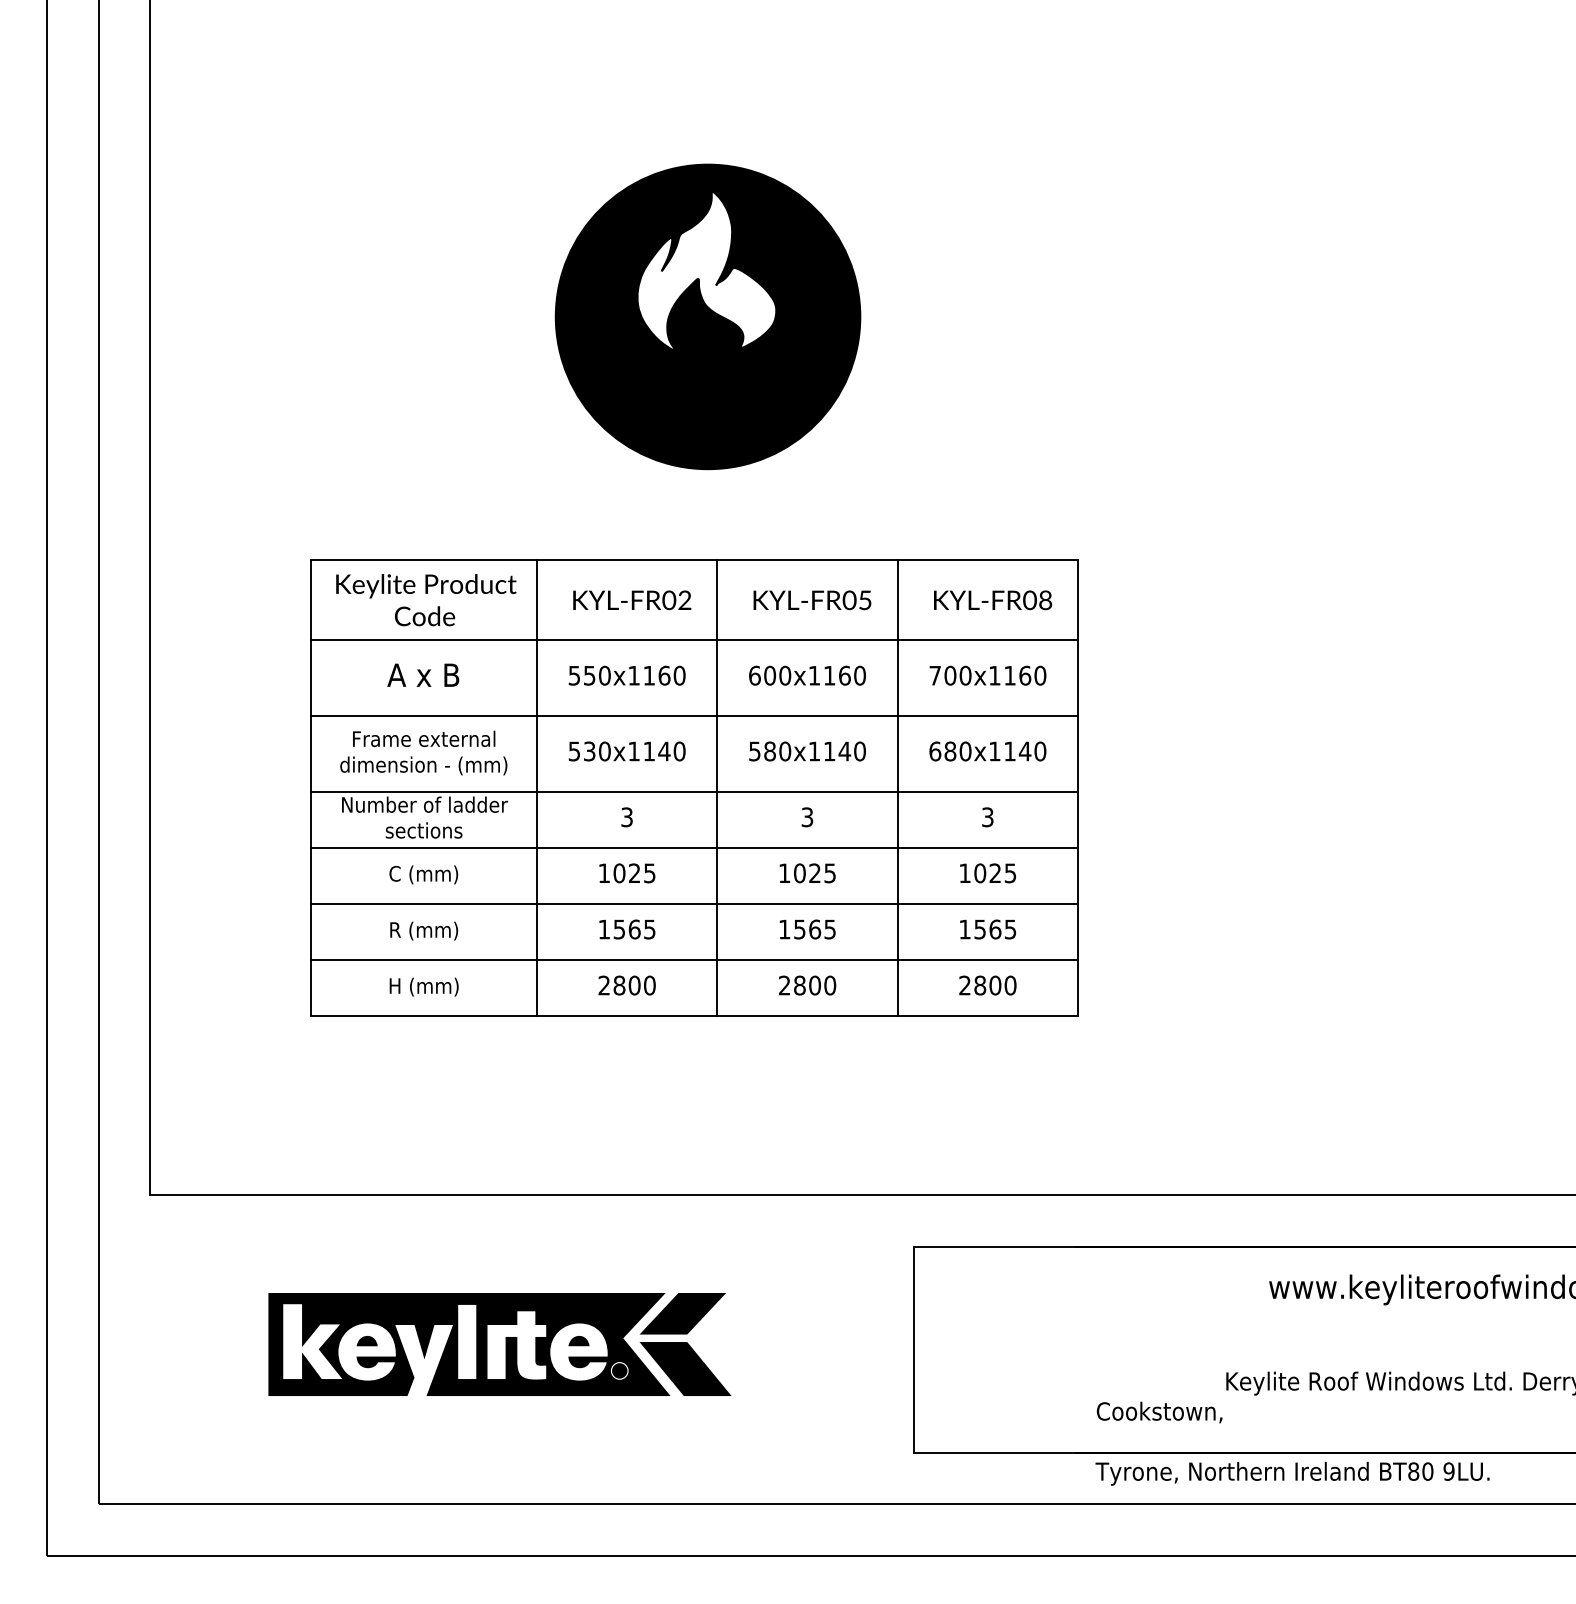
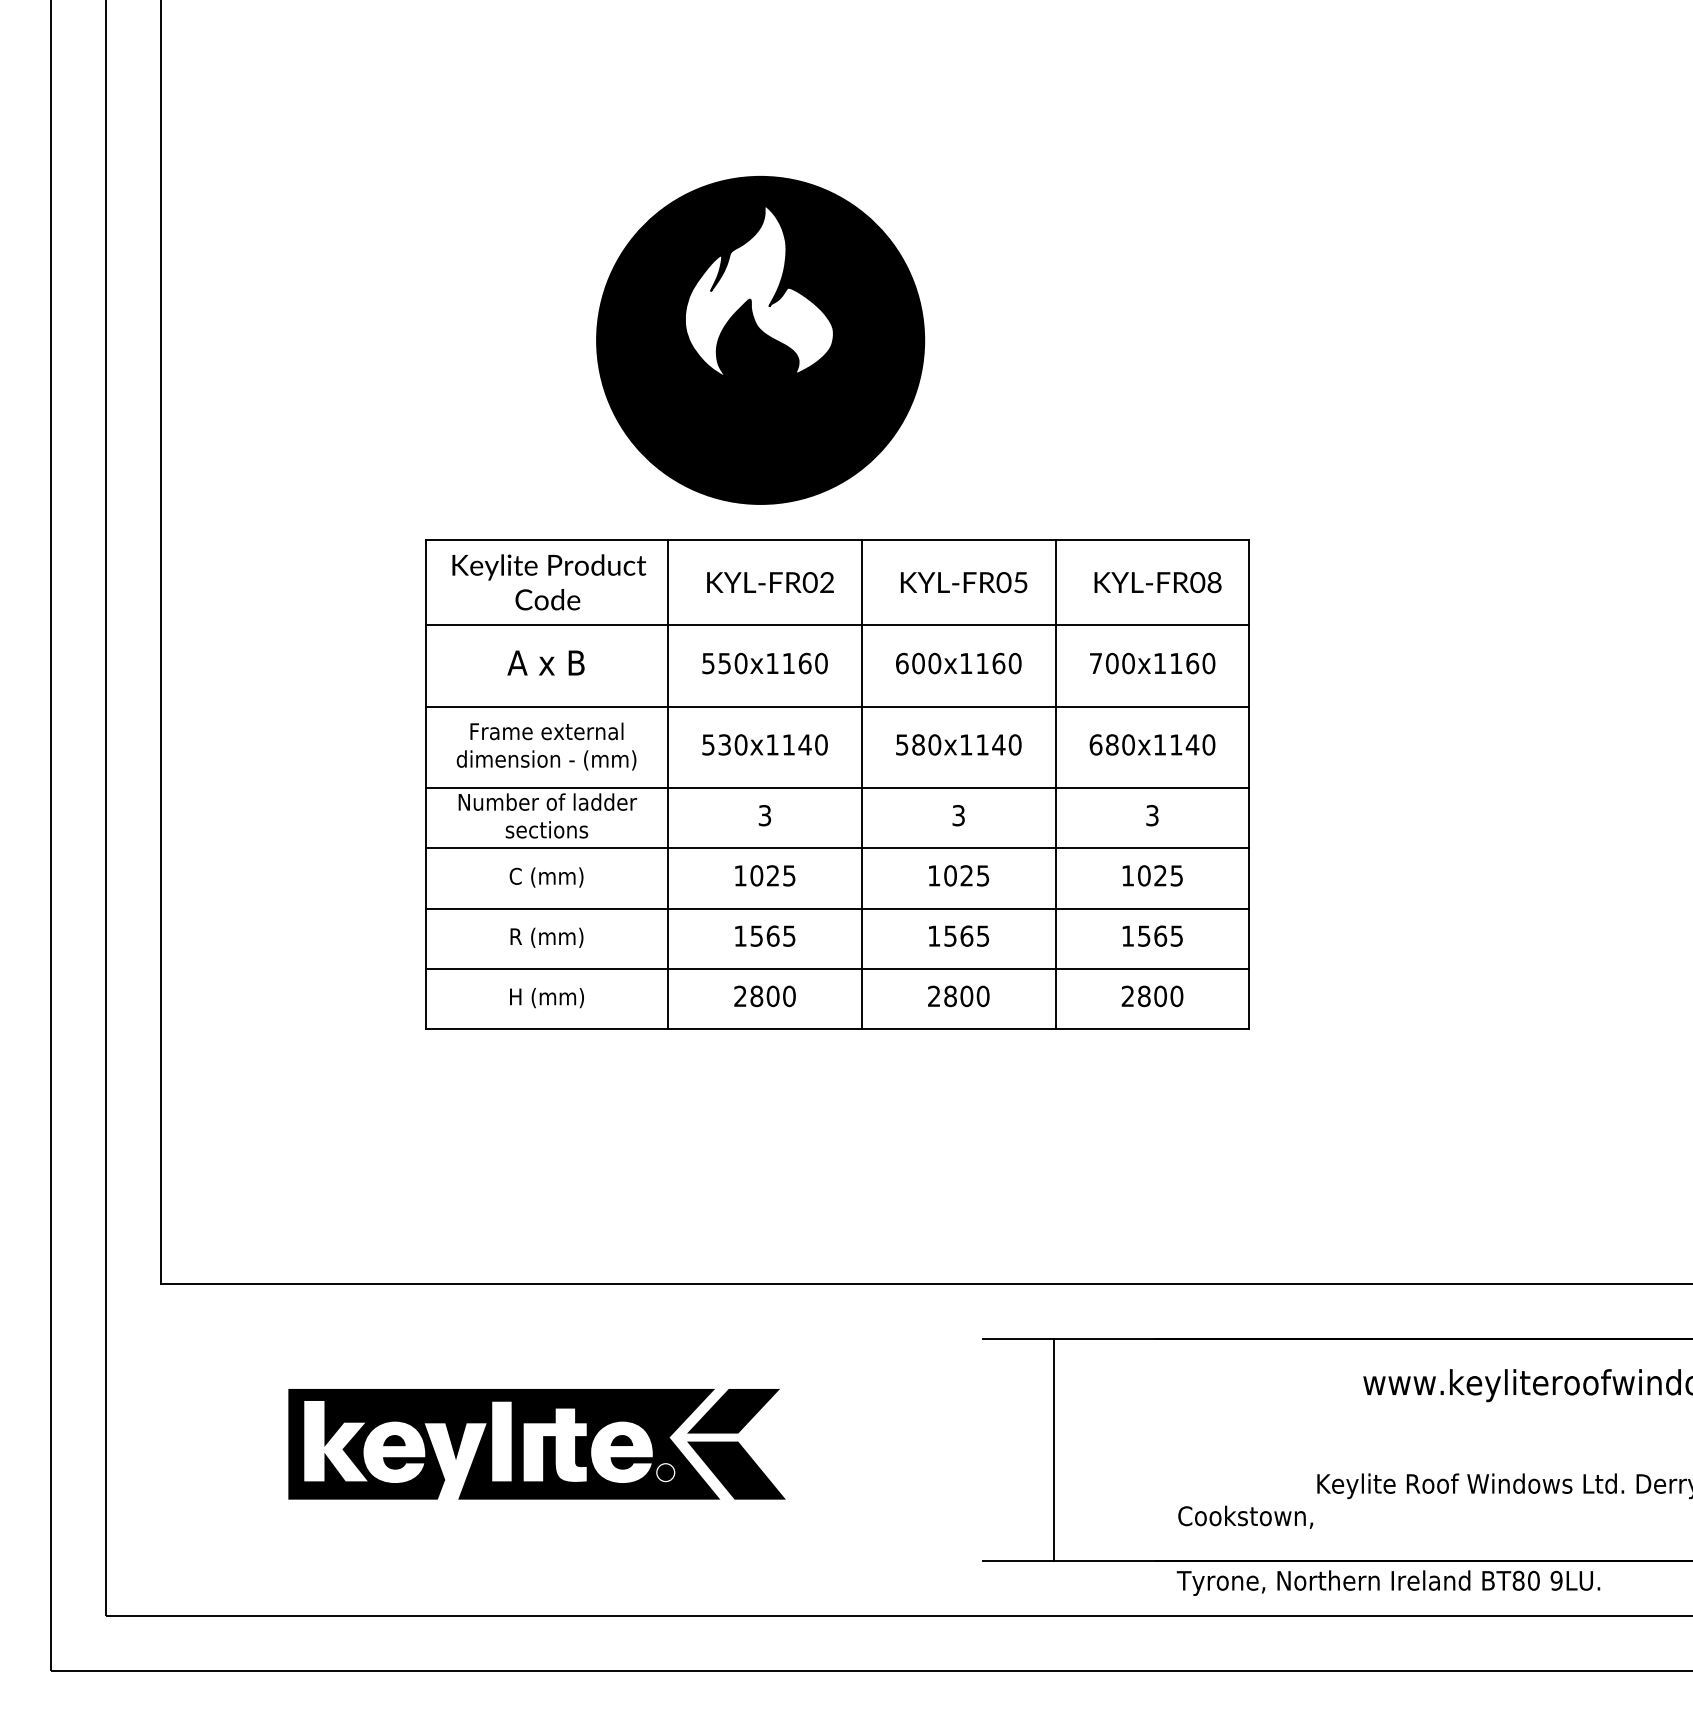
part: (694, 787) -> (837, 783), moved
line: (914, 1349) -> (1054, 1449), moved

